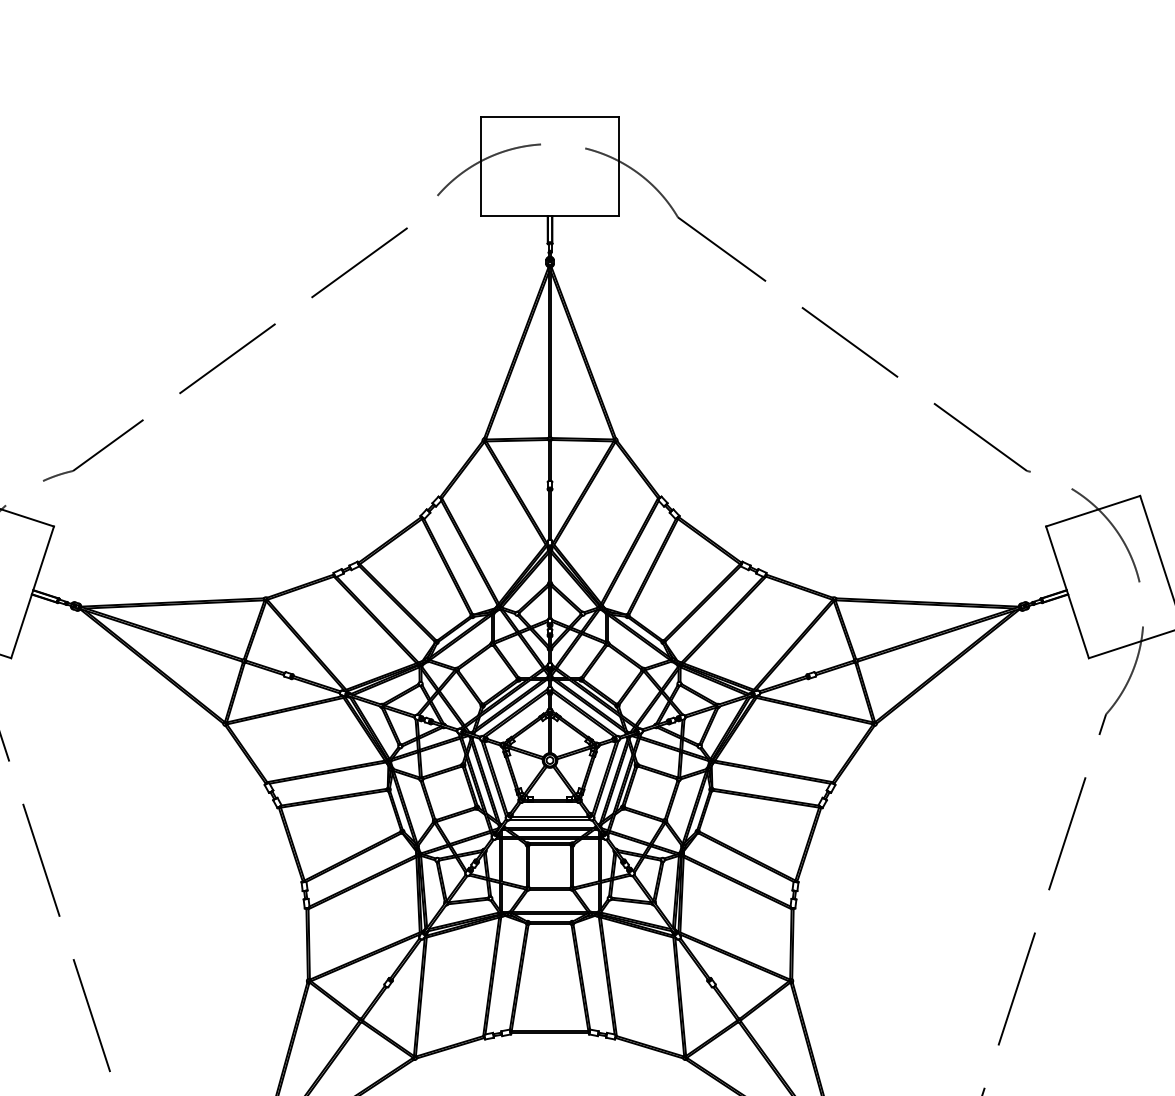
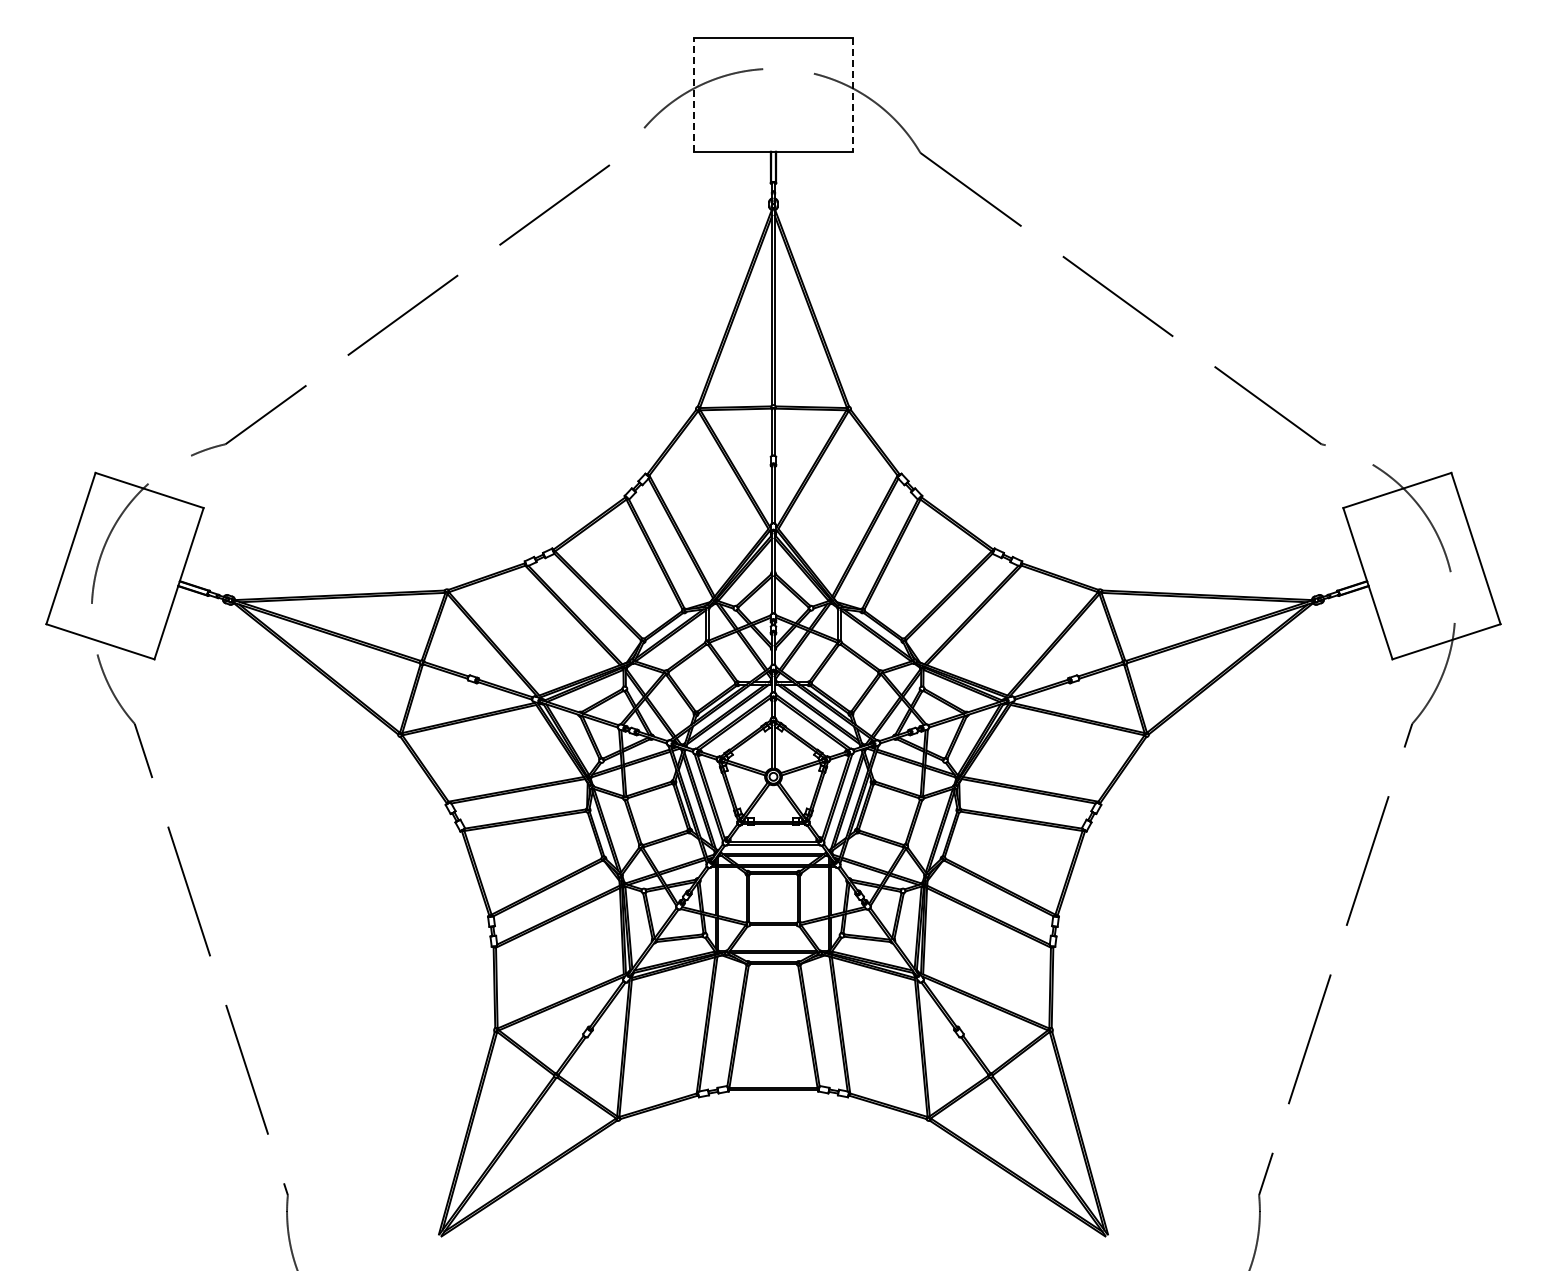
line: (480, 166) -> (693, 94), solid -> dashed
line: (619, 166) -> (853, 94), solid -> dashed

